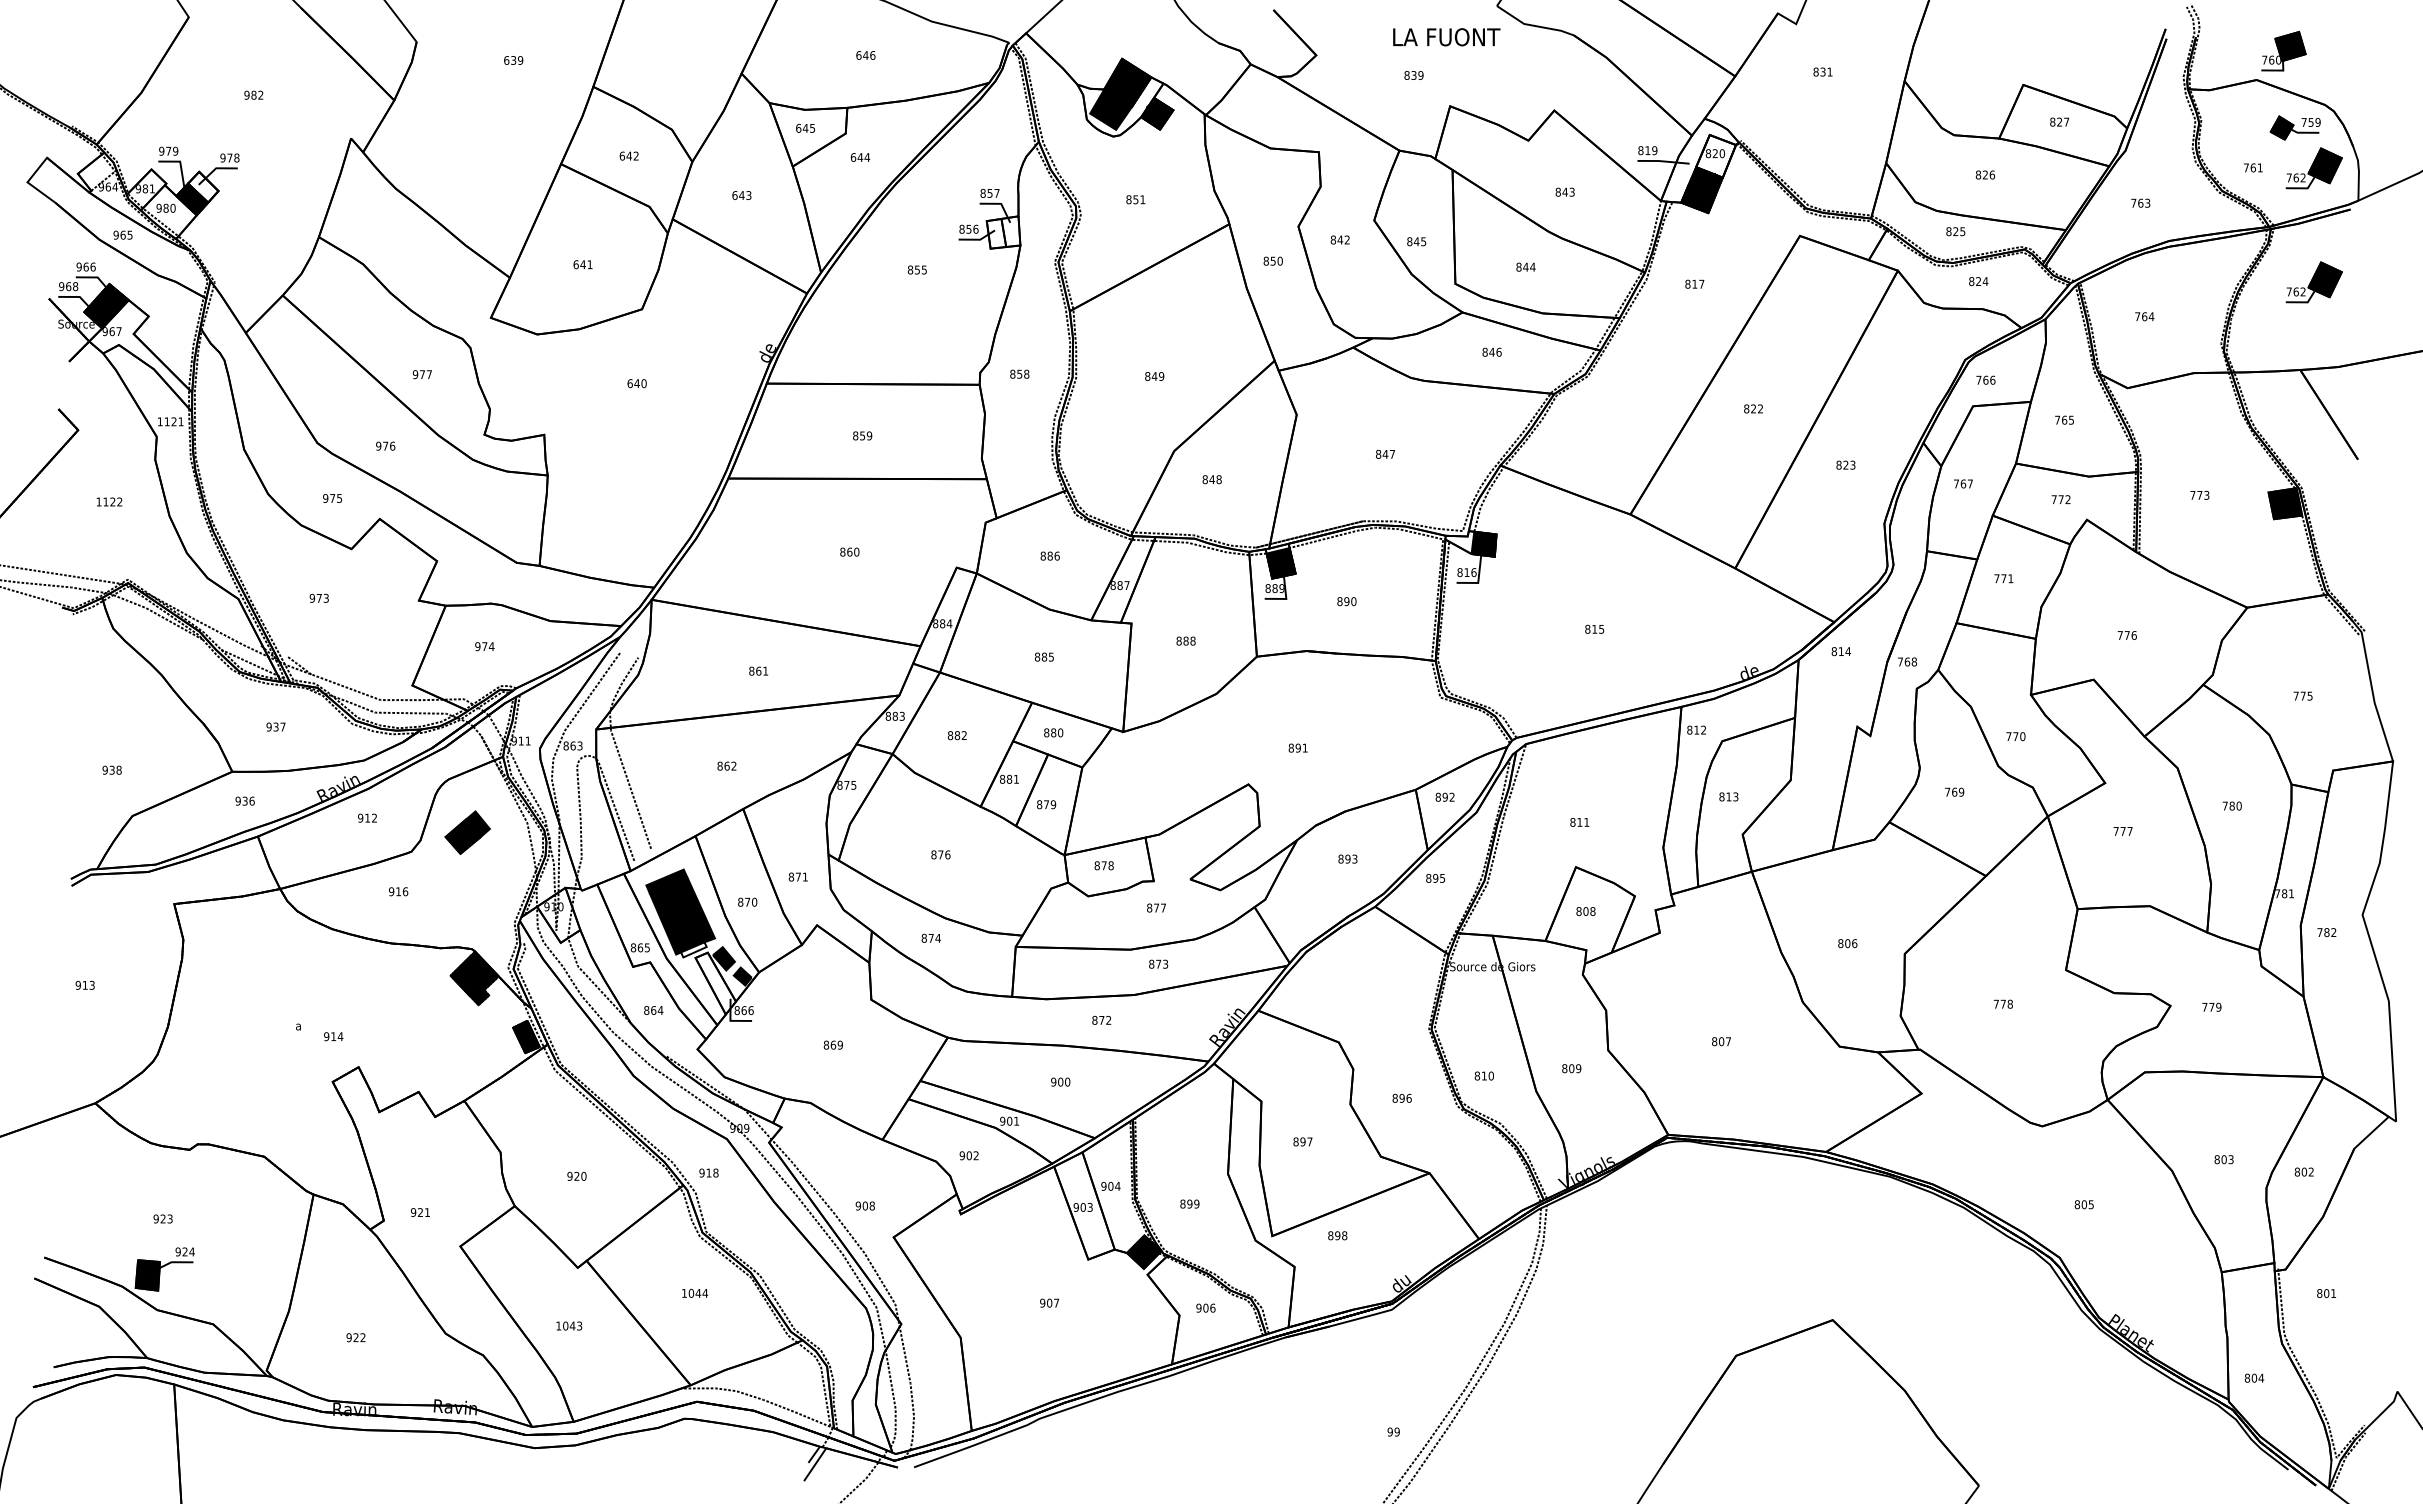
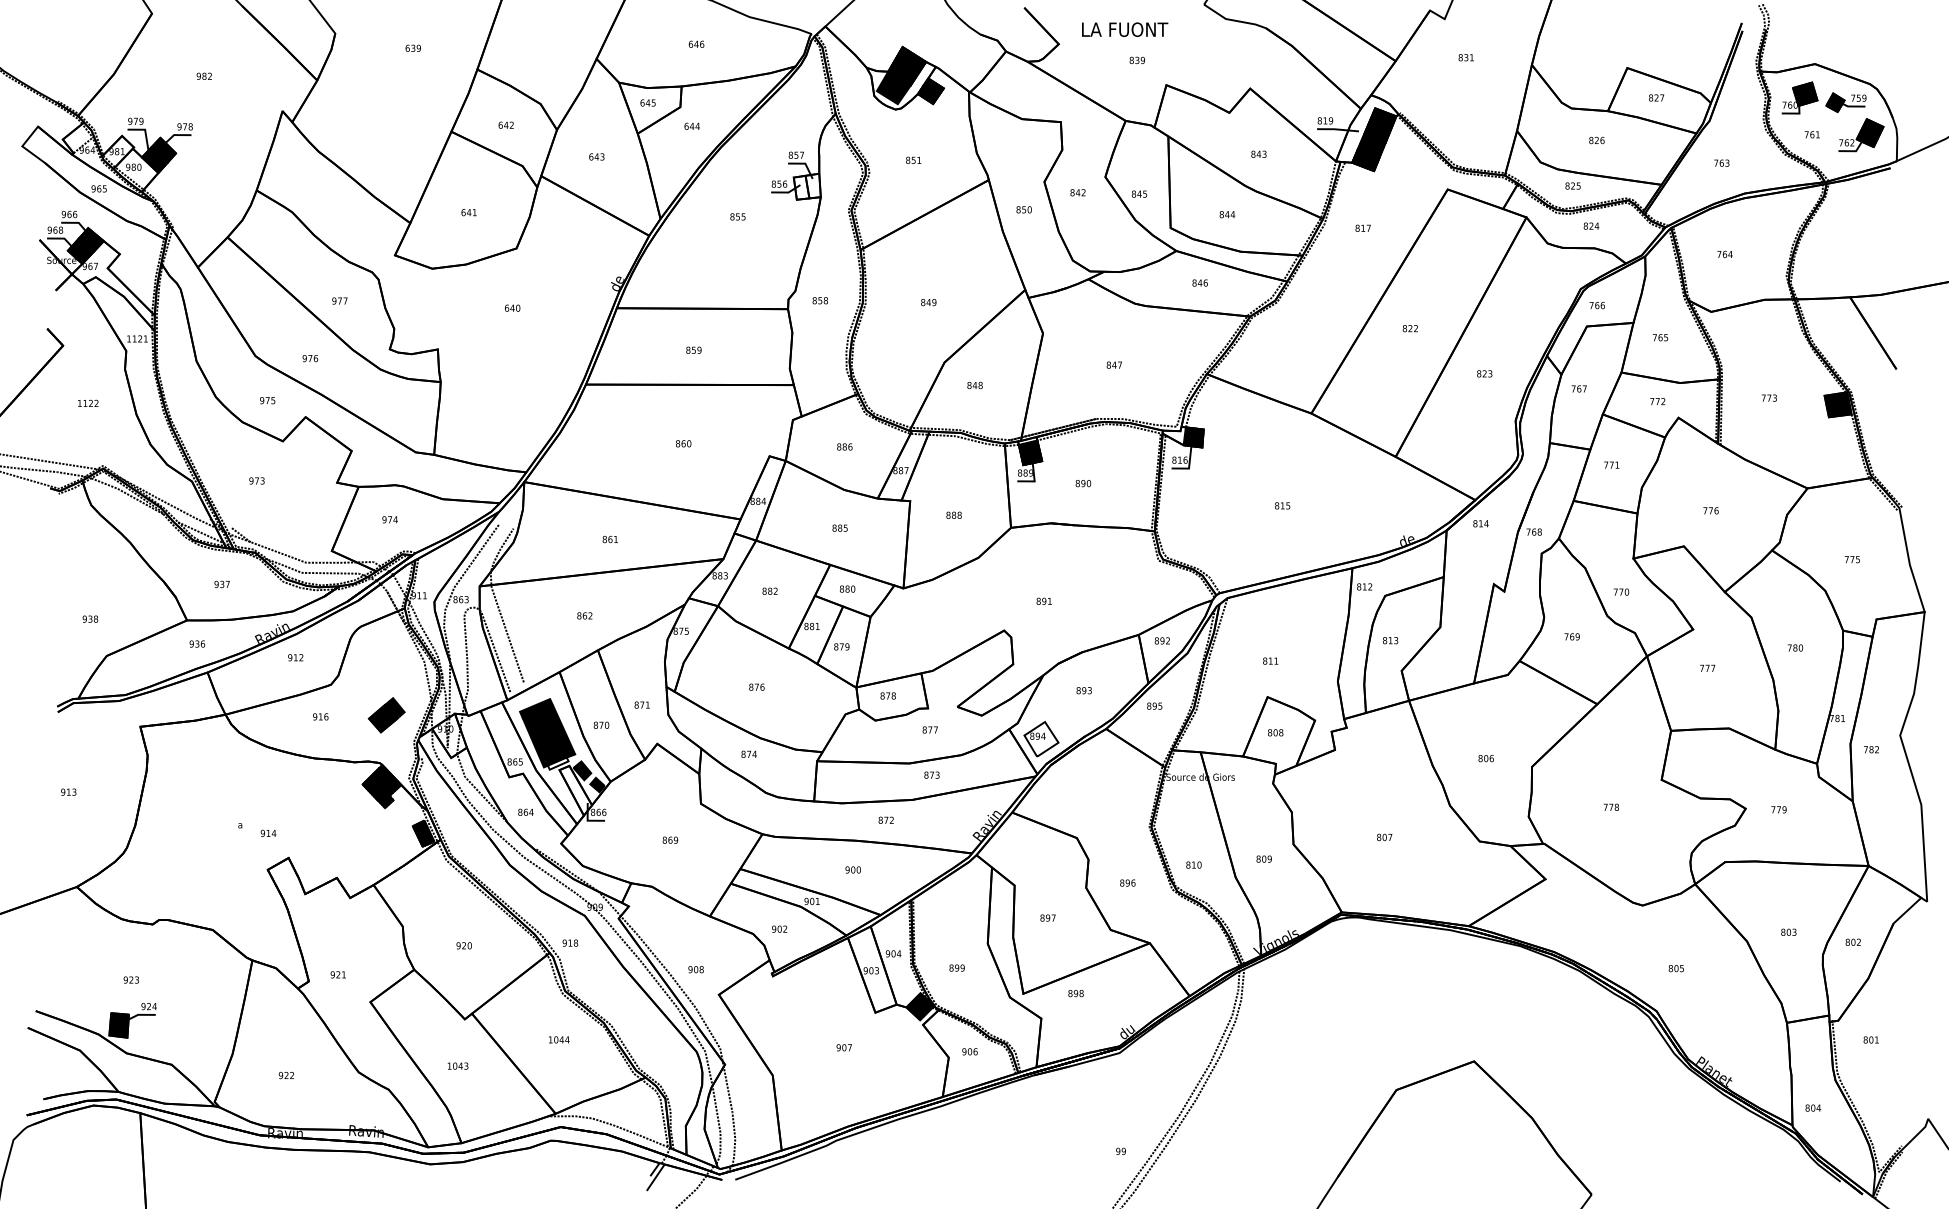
text: (1446, 37) -> (1124, 29), moved
part: (2283, 50) -> (1799, 97), moved
fill: (1716, 156) -> (1380, 125), added
fill: (203, 186) -> (163, 149), added
part: (2313, 282) -> (1860, 226), removed
part: (467, 832) -> (386, 715), moved
part: (1294, 919) -> (1041, 739), added

